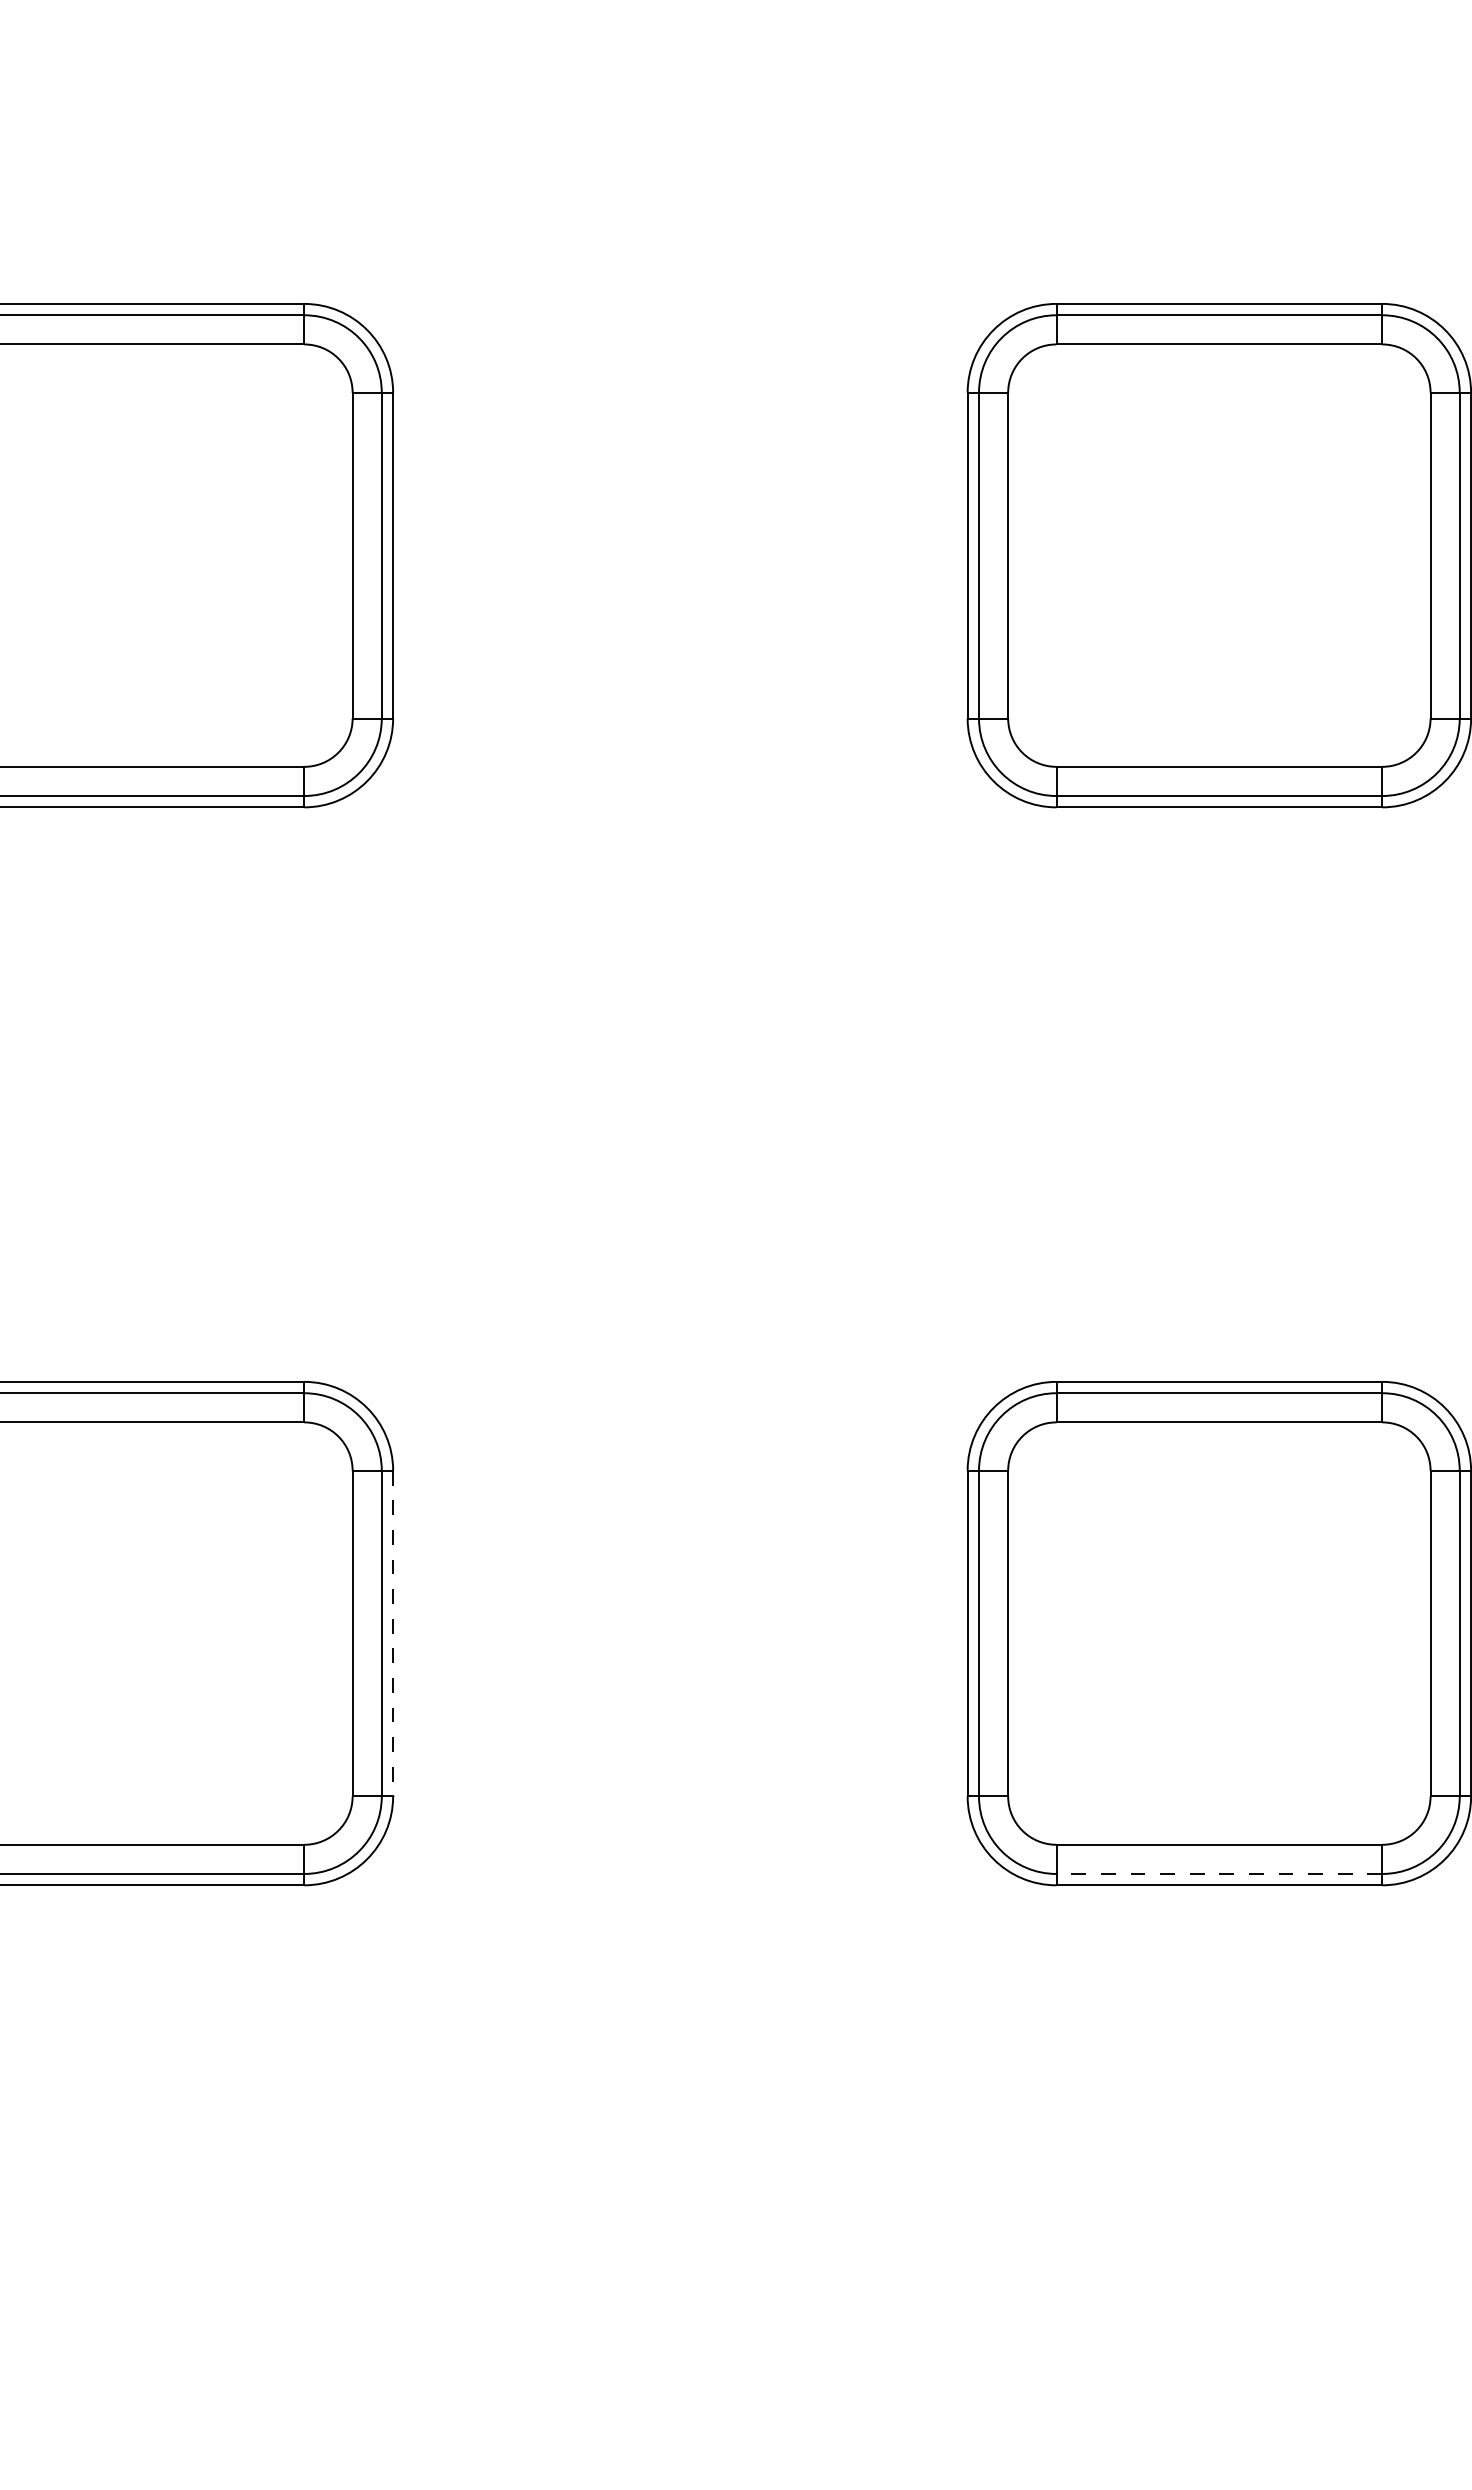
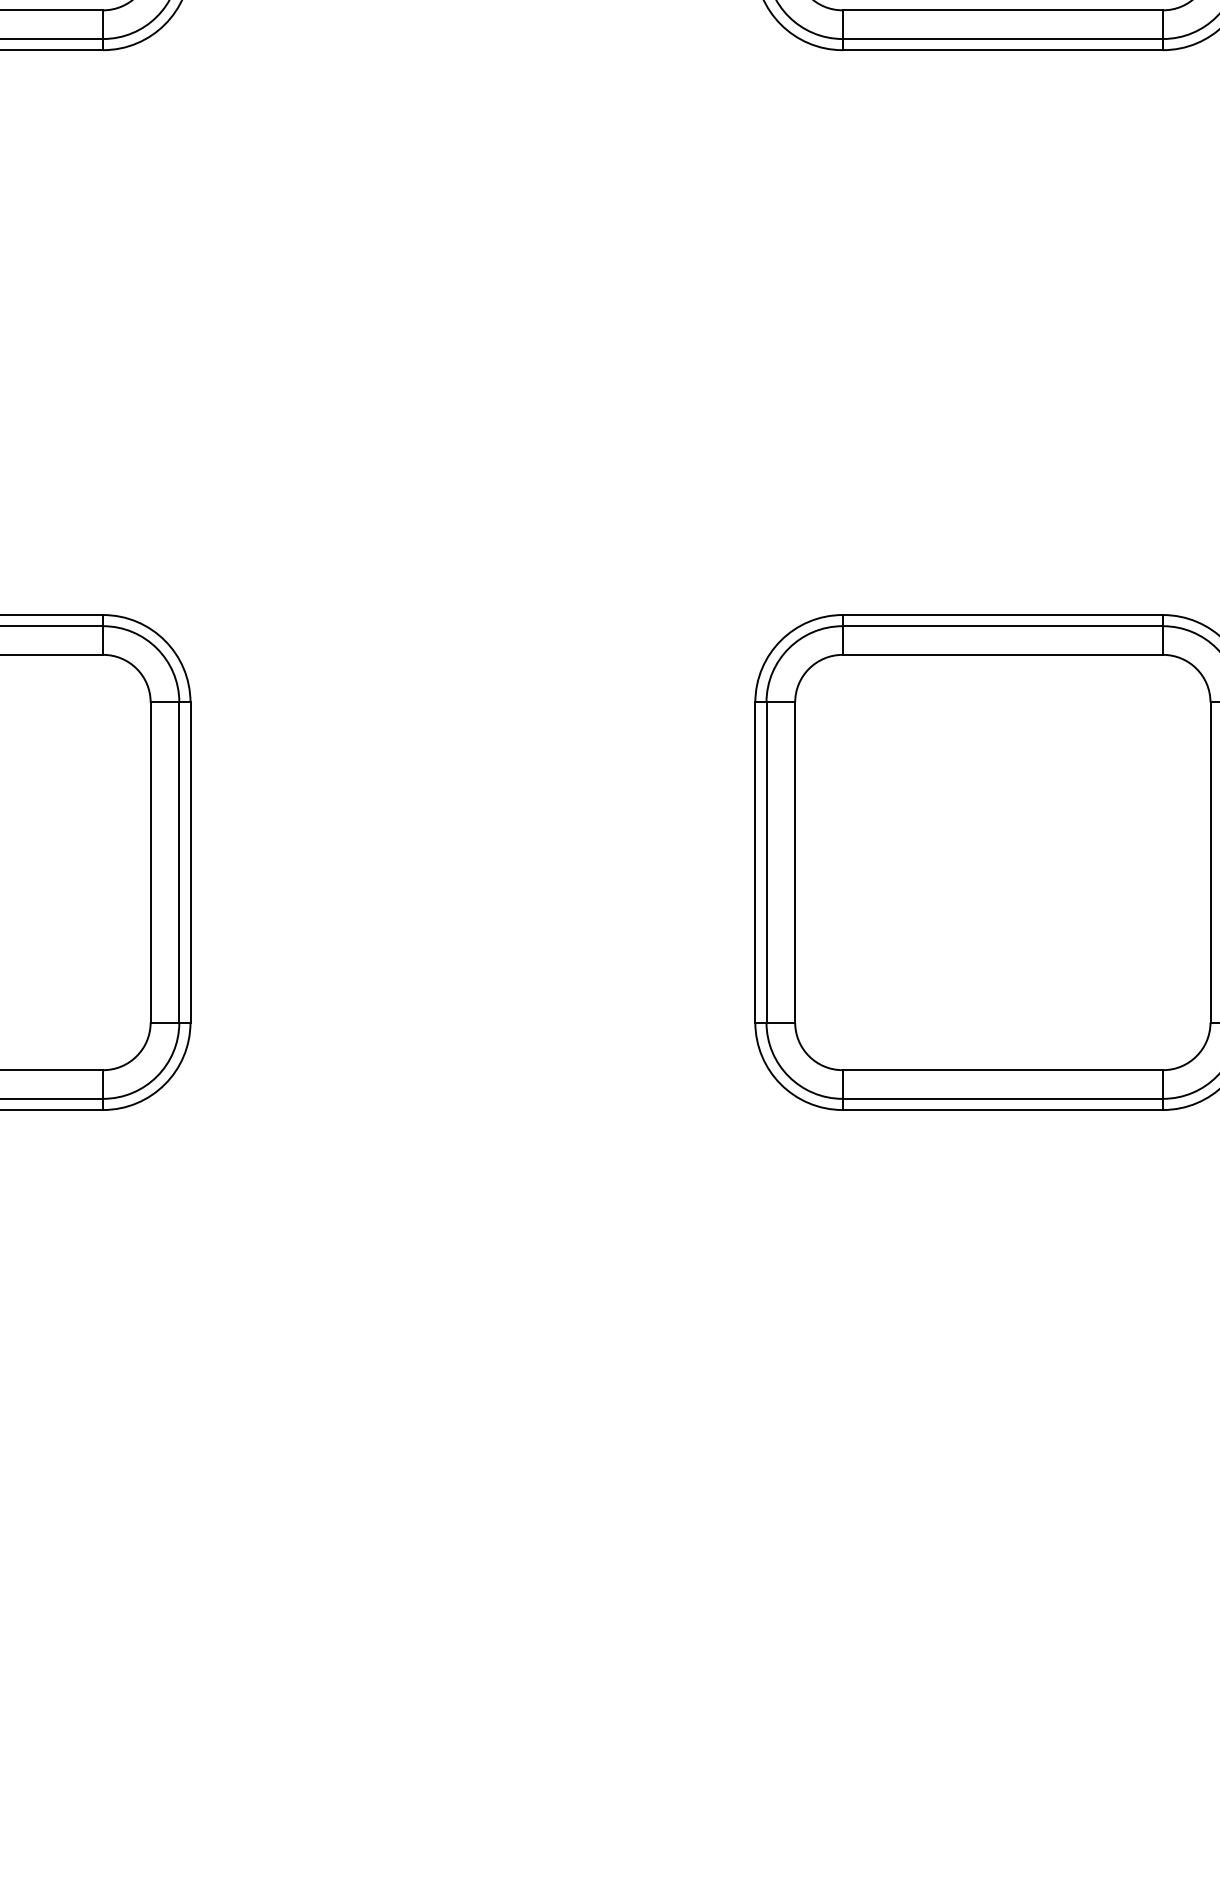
line: (393, 1633) -> (190, 862), dashed -> solid
line: (1219, 1873) -> (1002, 1098), dashed -> solid

